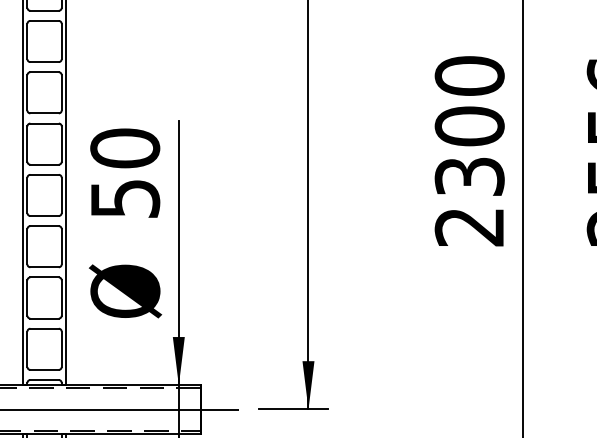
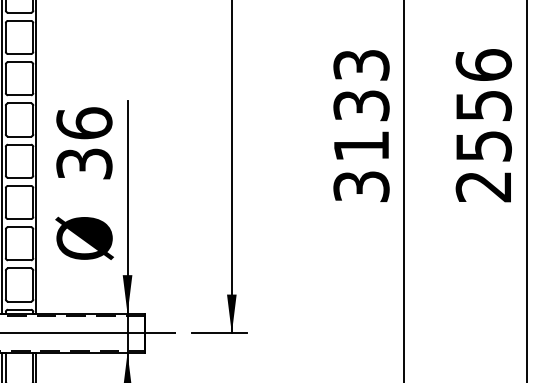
text: (469, 150) -> (361, 125), 2300 -> 3133
text: (125, 172) -> (84, 142), 50 -> 36

